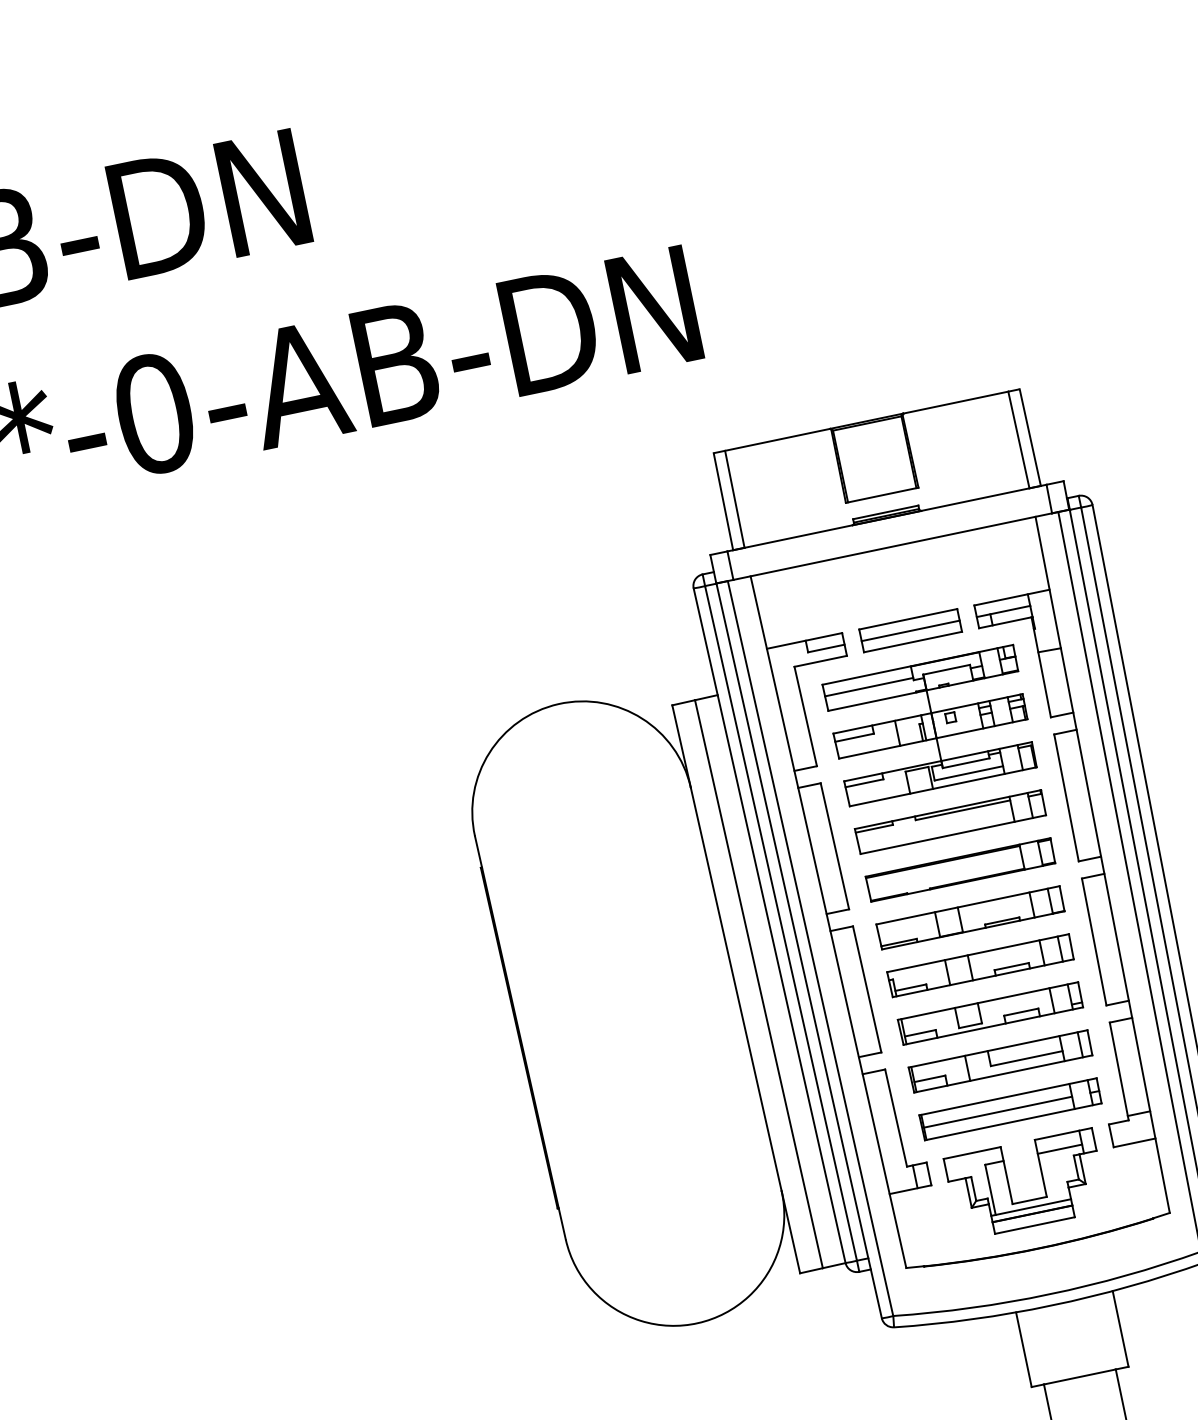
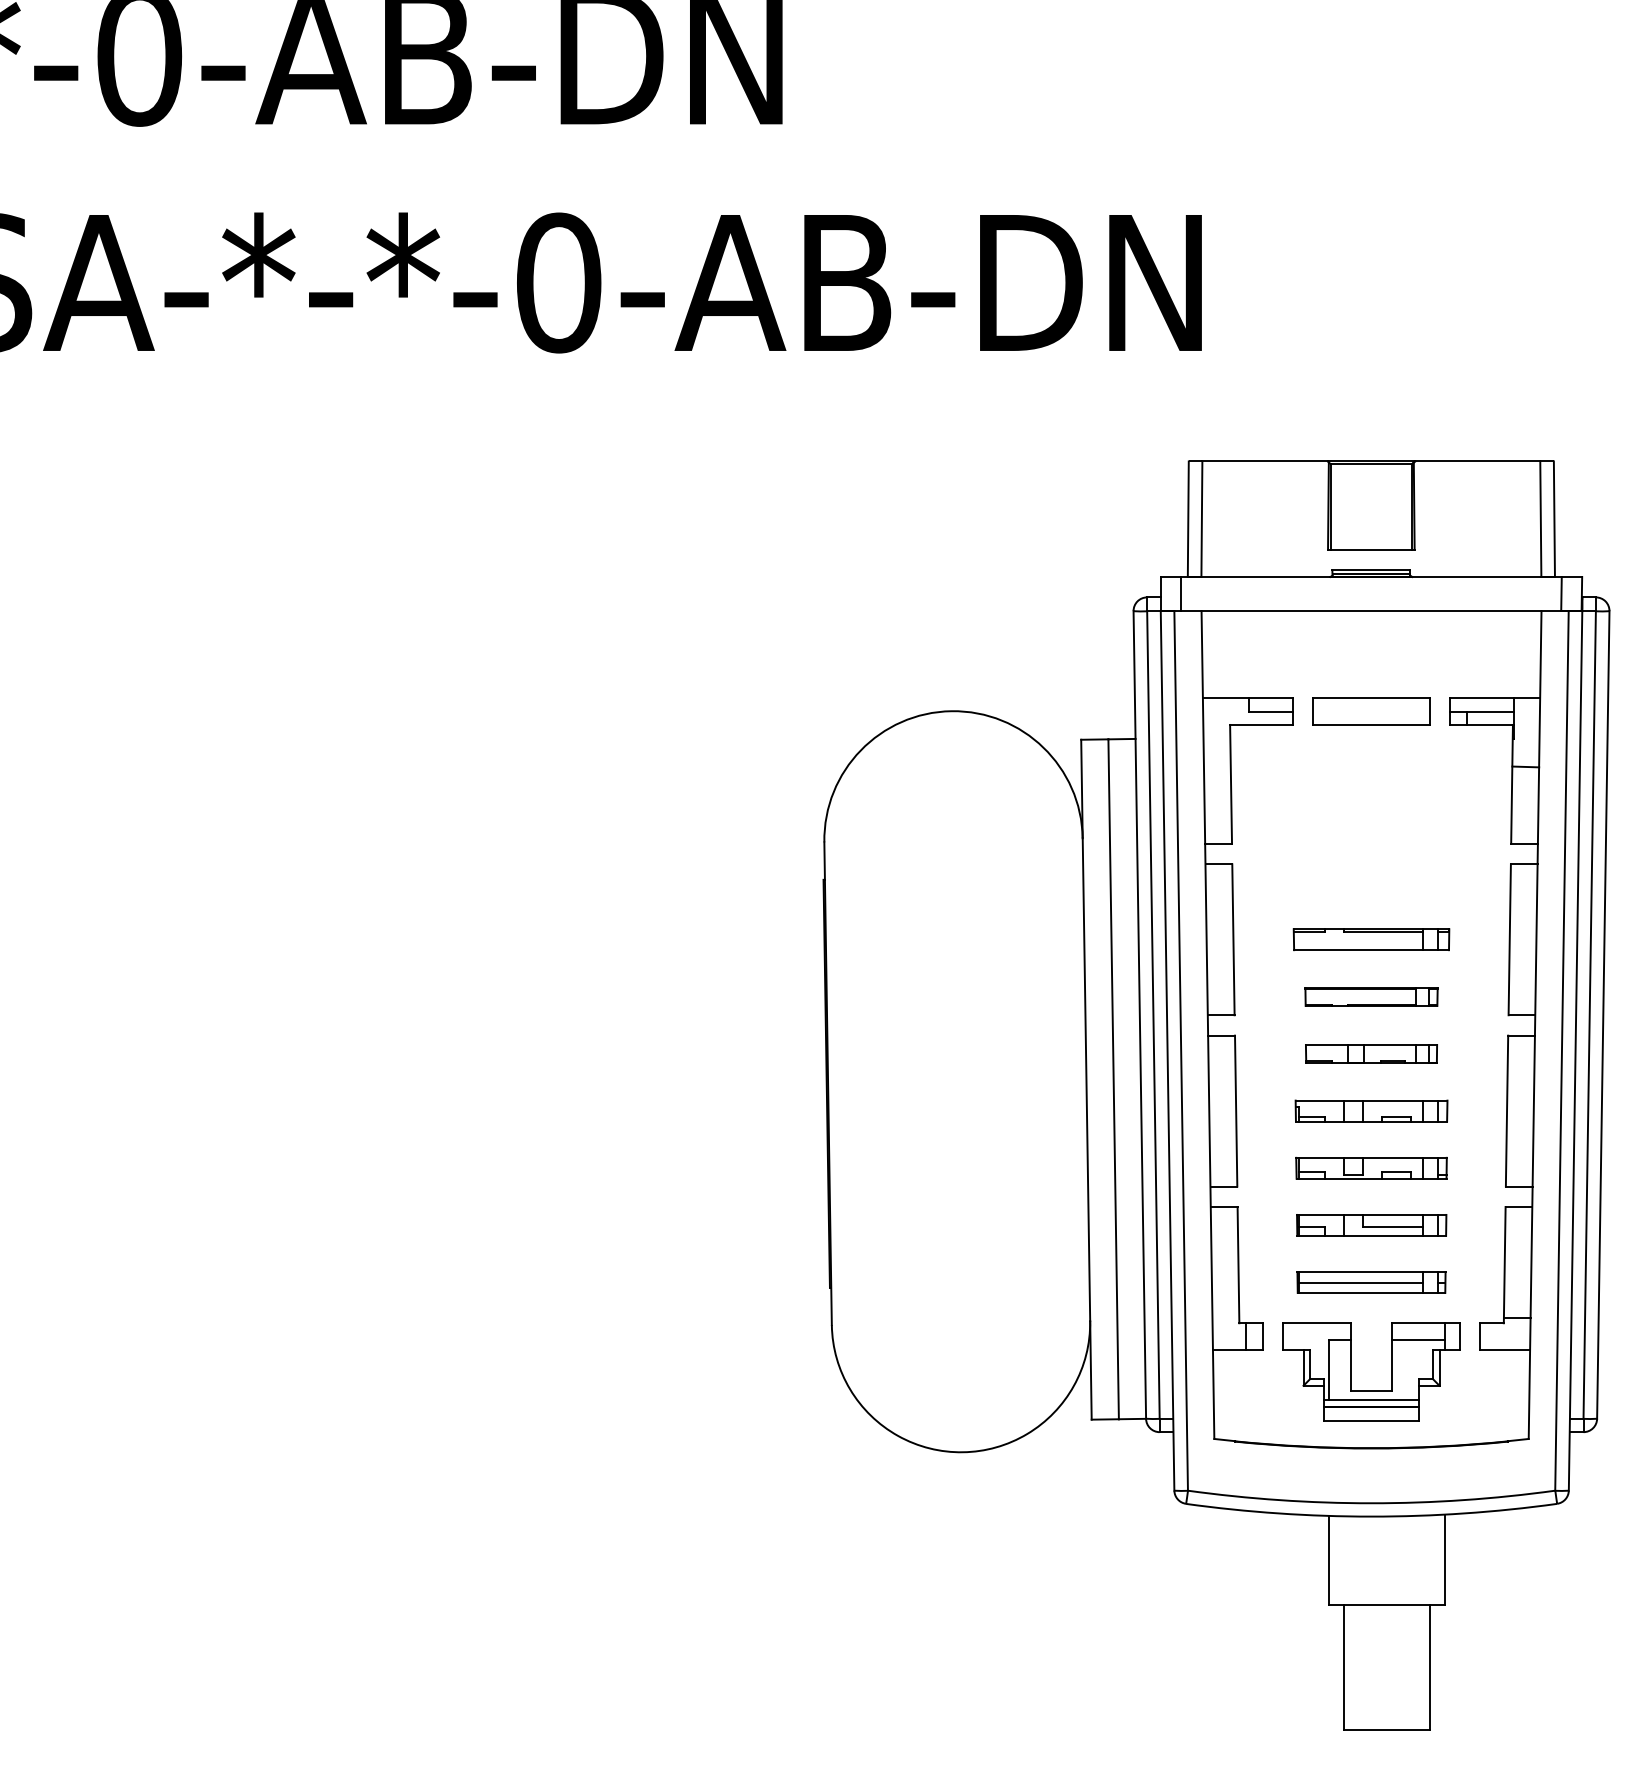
line: (910, 630) -> (1371, 711), removed
part: (930, 725) -> (1371, 824), removed
part: (950, 821) -> (1371, 939), size x0.7
part: (960, 869) -> (1371, 996), size x0.6
part: (970, 917) -> (1371, 1053), size x0.6
part: (980, 965) -> (1371, 1110), size x0.7
part: (990, 1013) -> (1371, 1168), size x0.7
part: (1000, 1061) -> (1371, 1225), size x0.7
part: (1010, 1109) -> (1371, 1282), size x0.7

